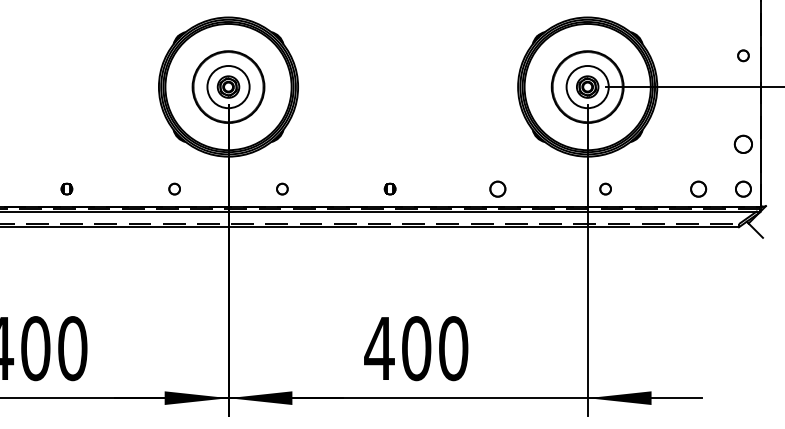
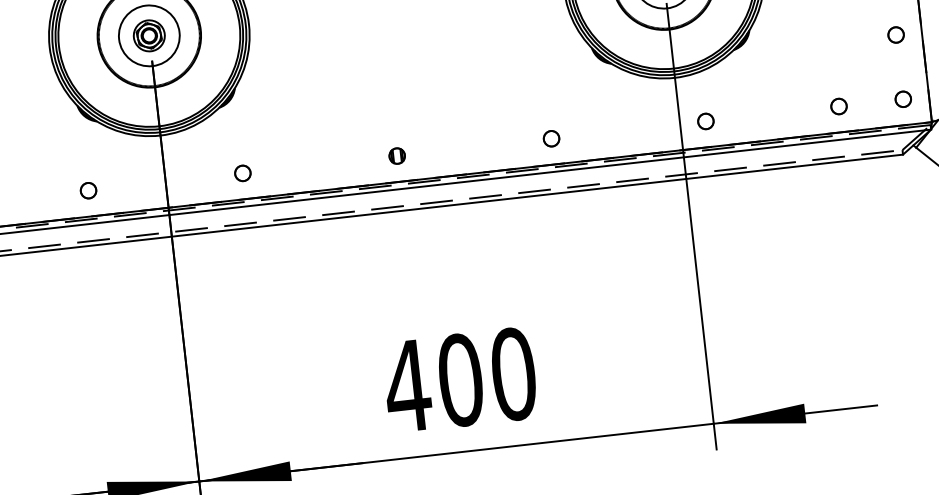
part: (743, 143) -> (896, 33), size x0.62
part: (497, 188) -> (550, 137), size x0.71
part: (698, 188) -> (838, 105), size x0.71
part: (743, 188) -> (903, 98), size x0.71

